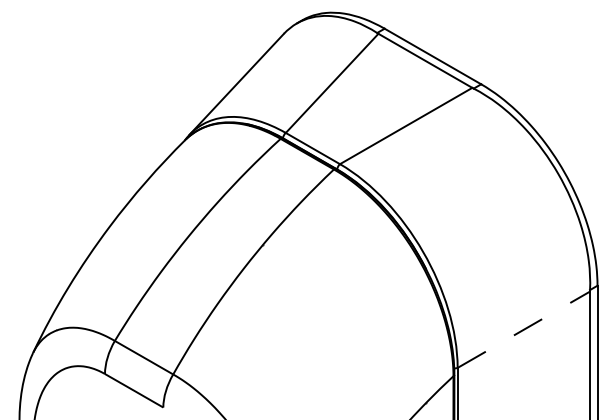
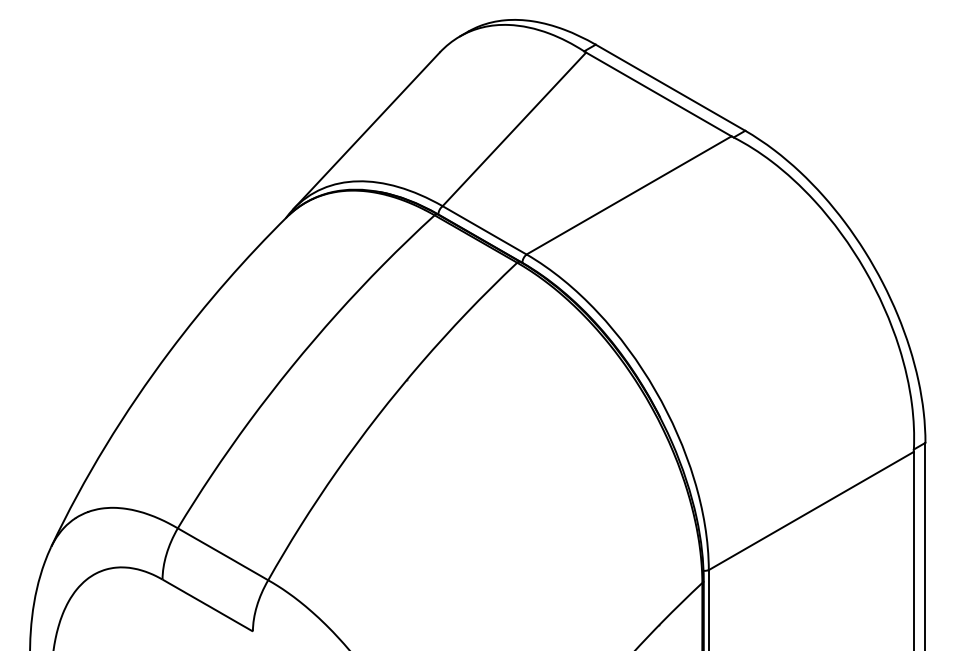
line: (524, 329) -> (812, 510), dashed -> solid

